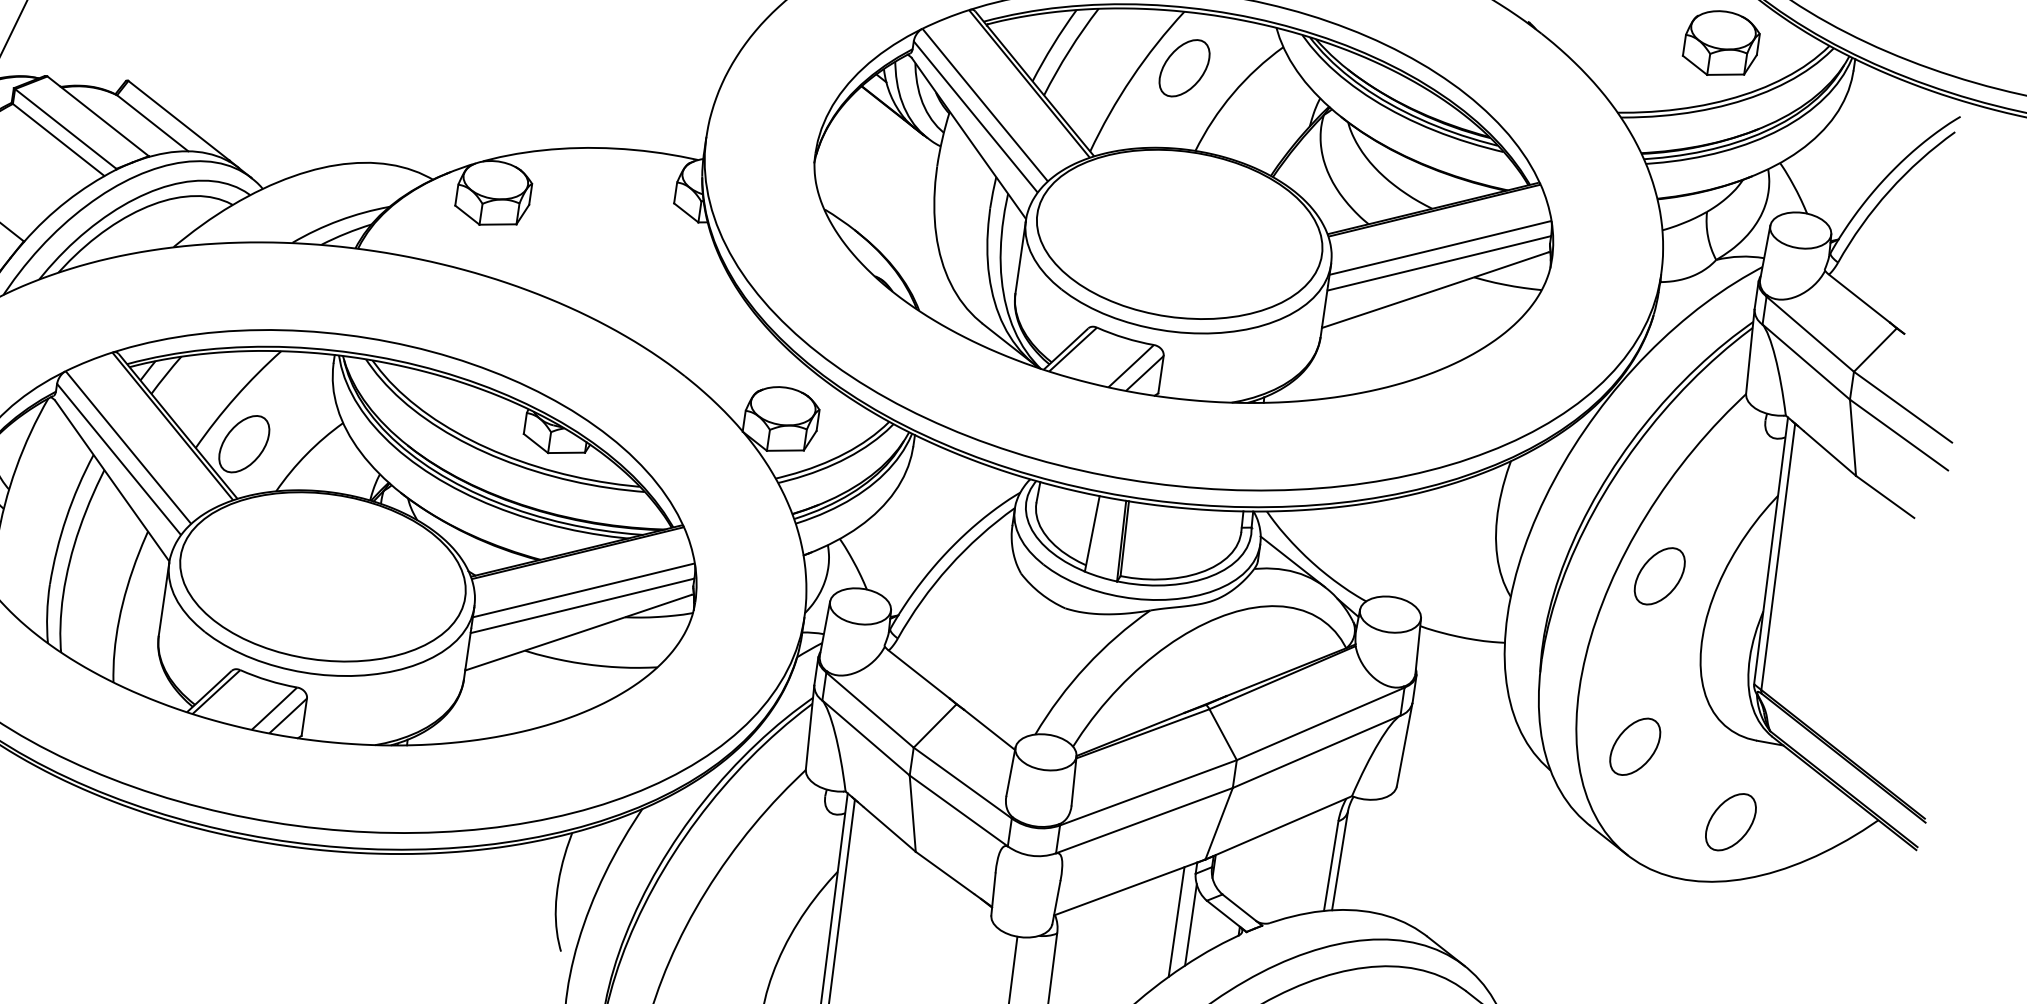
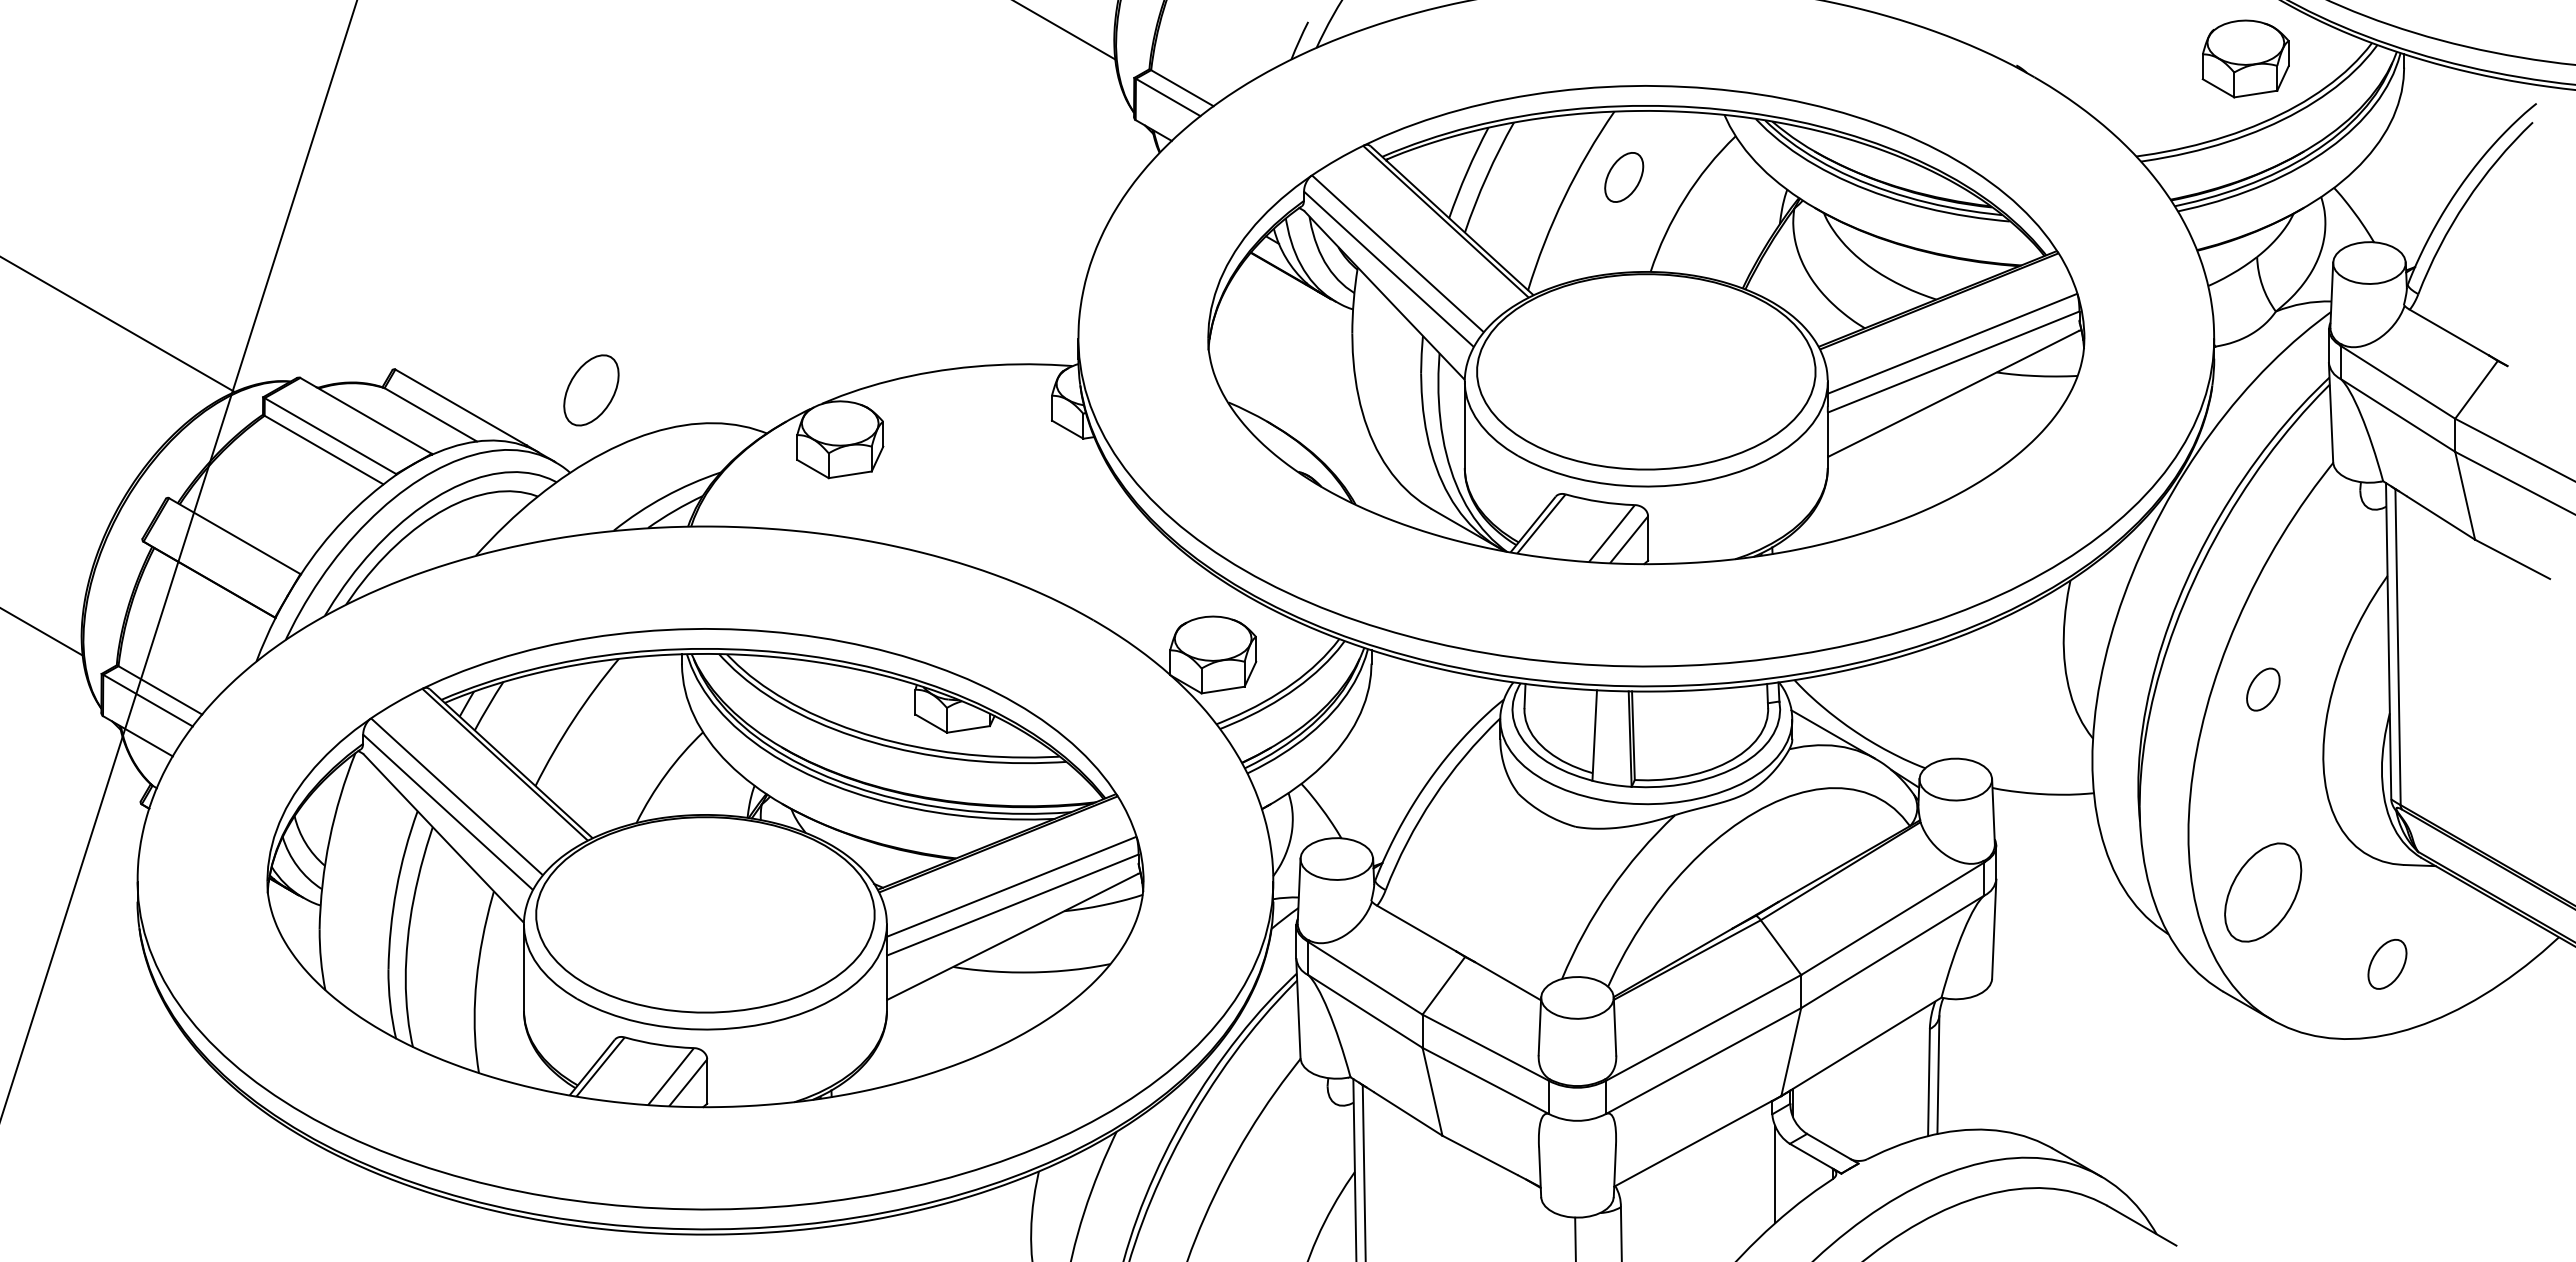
part: (1184, 68) -> (1624, 177), size x0.7
part: (244, 444) -> (591, 390), moved
part: (1660, 576) -> (2263, 689), size x0.6
part: (1635, 746) -> (2263, 892), size x1.4
part: (1730, 822) -> (2387, 964), size x0.7
line: (1176, 921) -> (1758, 1173), removed

